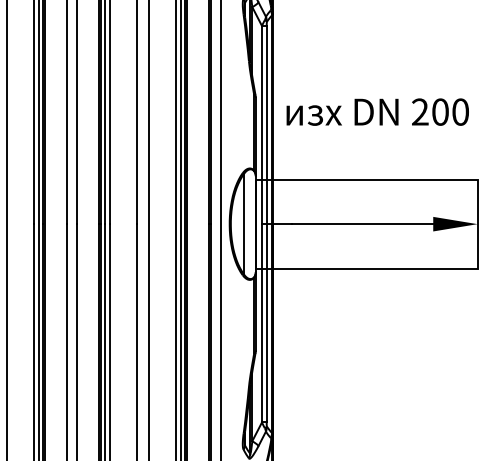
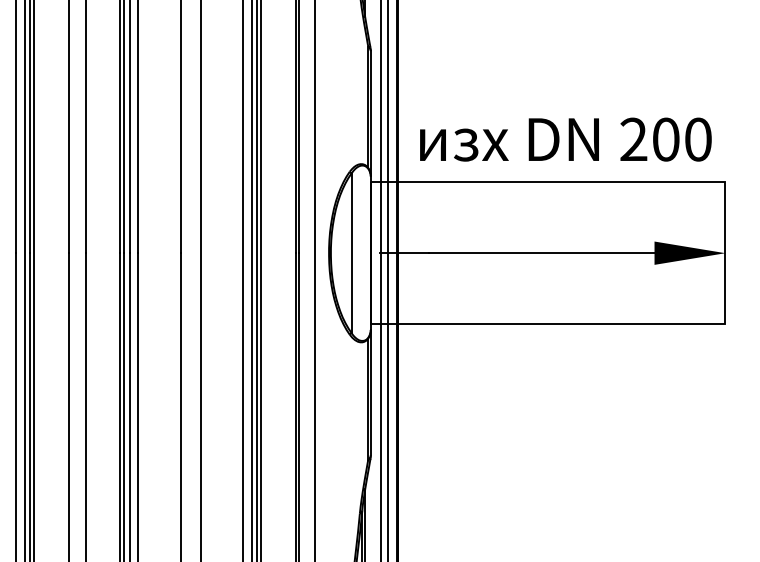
text: (377, 111) -> (565, 138), moved

